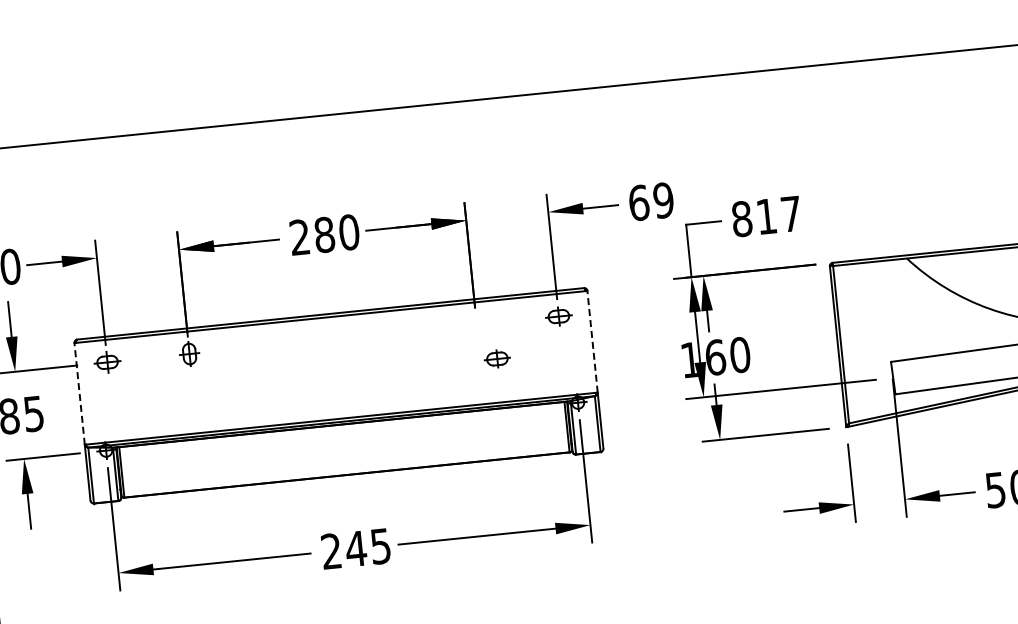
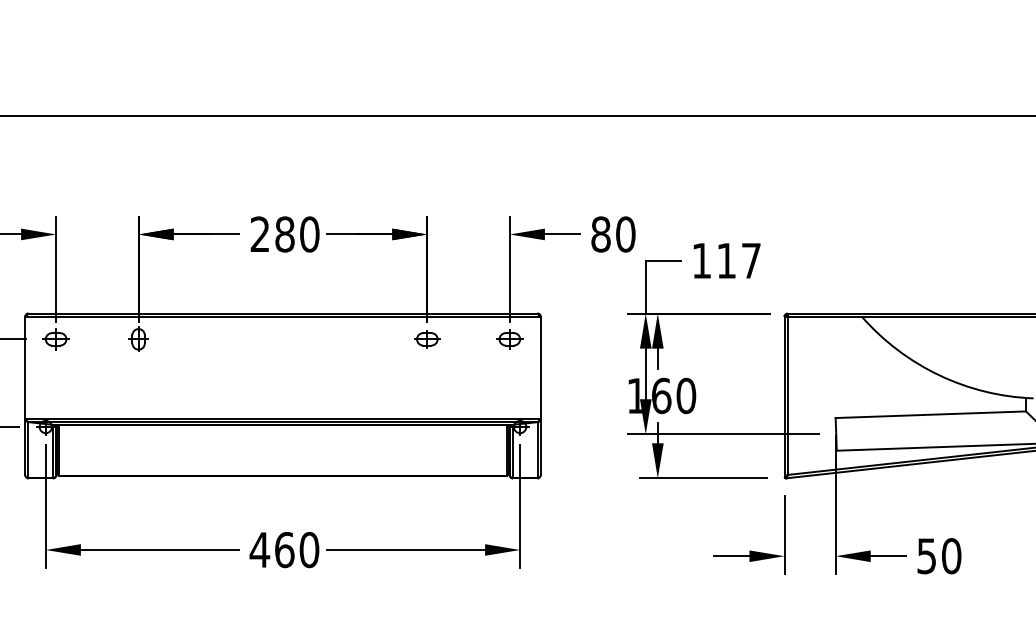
text: (651, 201) -> (613, 234), 69 -> 80
text: (741, 218) -> (701, 260), 817 -> 117
line: (592, 341) -> (540, 367), dashed -> solid
part: (497, 359) -> (427, 339), moved
line: (79, 393) -> (25, 367), dashed -> solid
text: (355, 548) -> (284, 549), 245 -> 460

